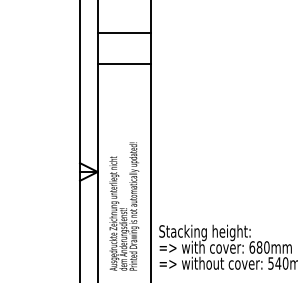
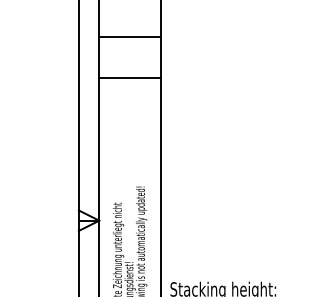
line: (123, 32) -> (129, 36), moved
line: (123, 64) -> (129, 77), moved

